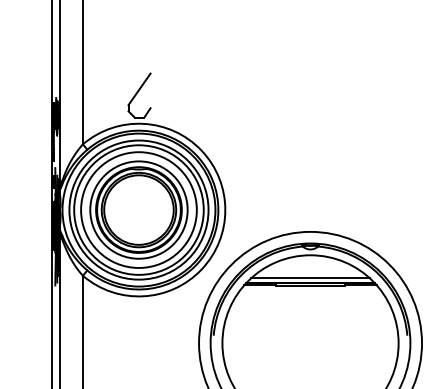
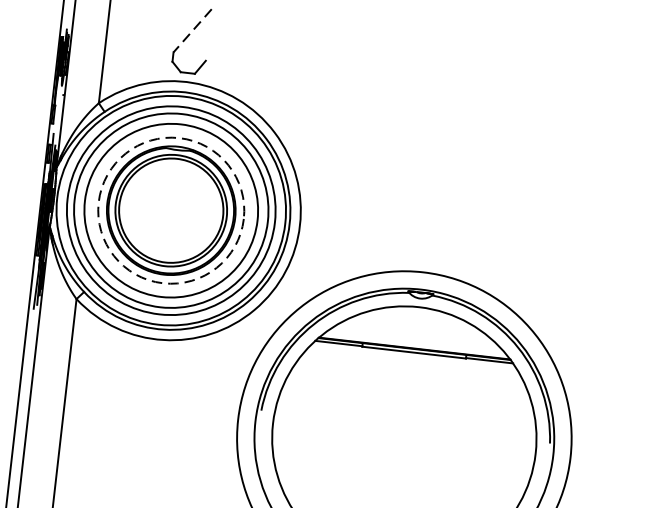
line: (139, 89) -> (192, 31), solid -> dashed
circle: (138, 209) -> (170, 209), solid -> dashed
line: (310, 278) -> (415, 341), removed

